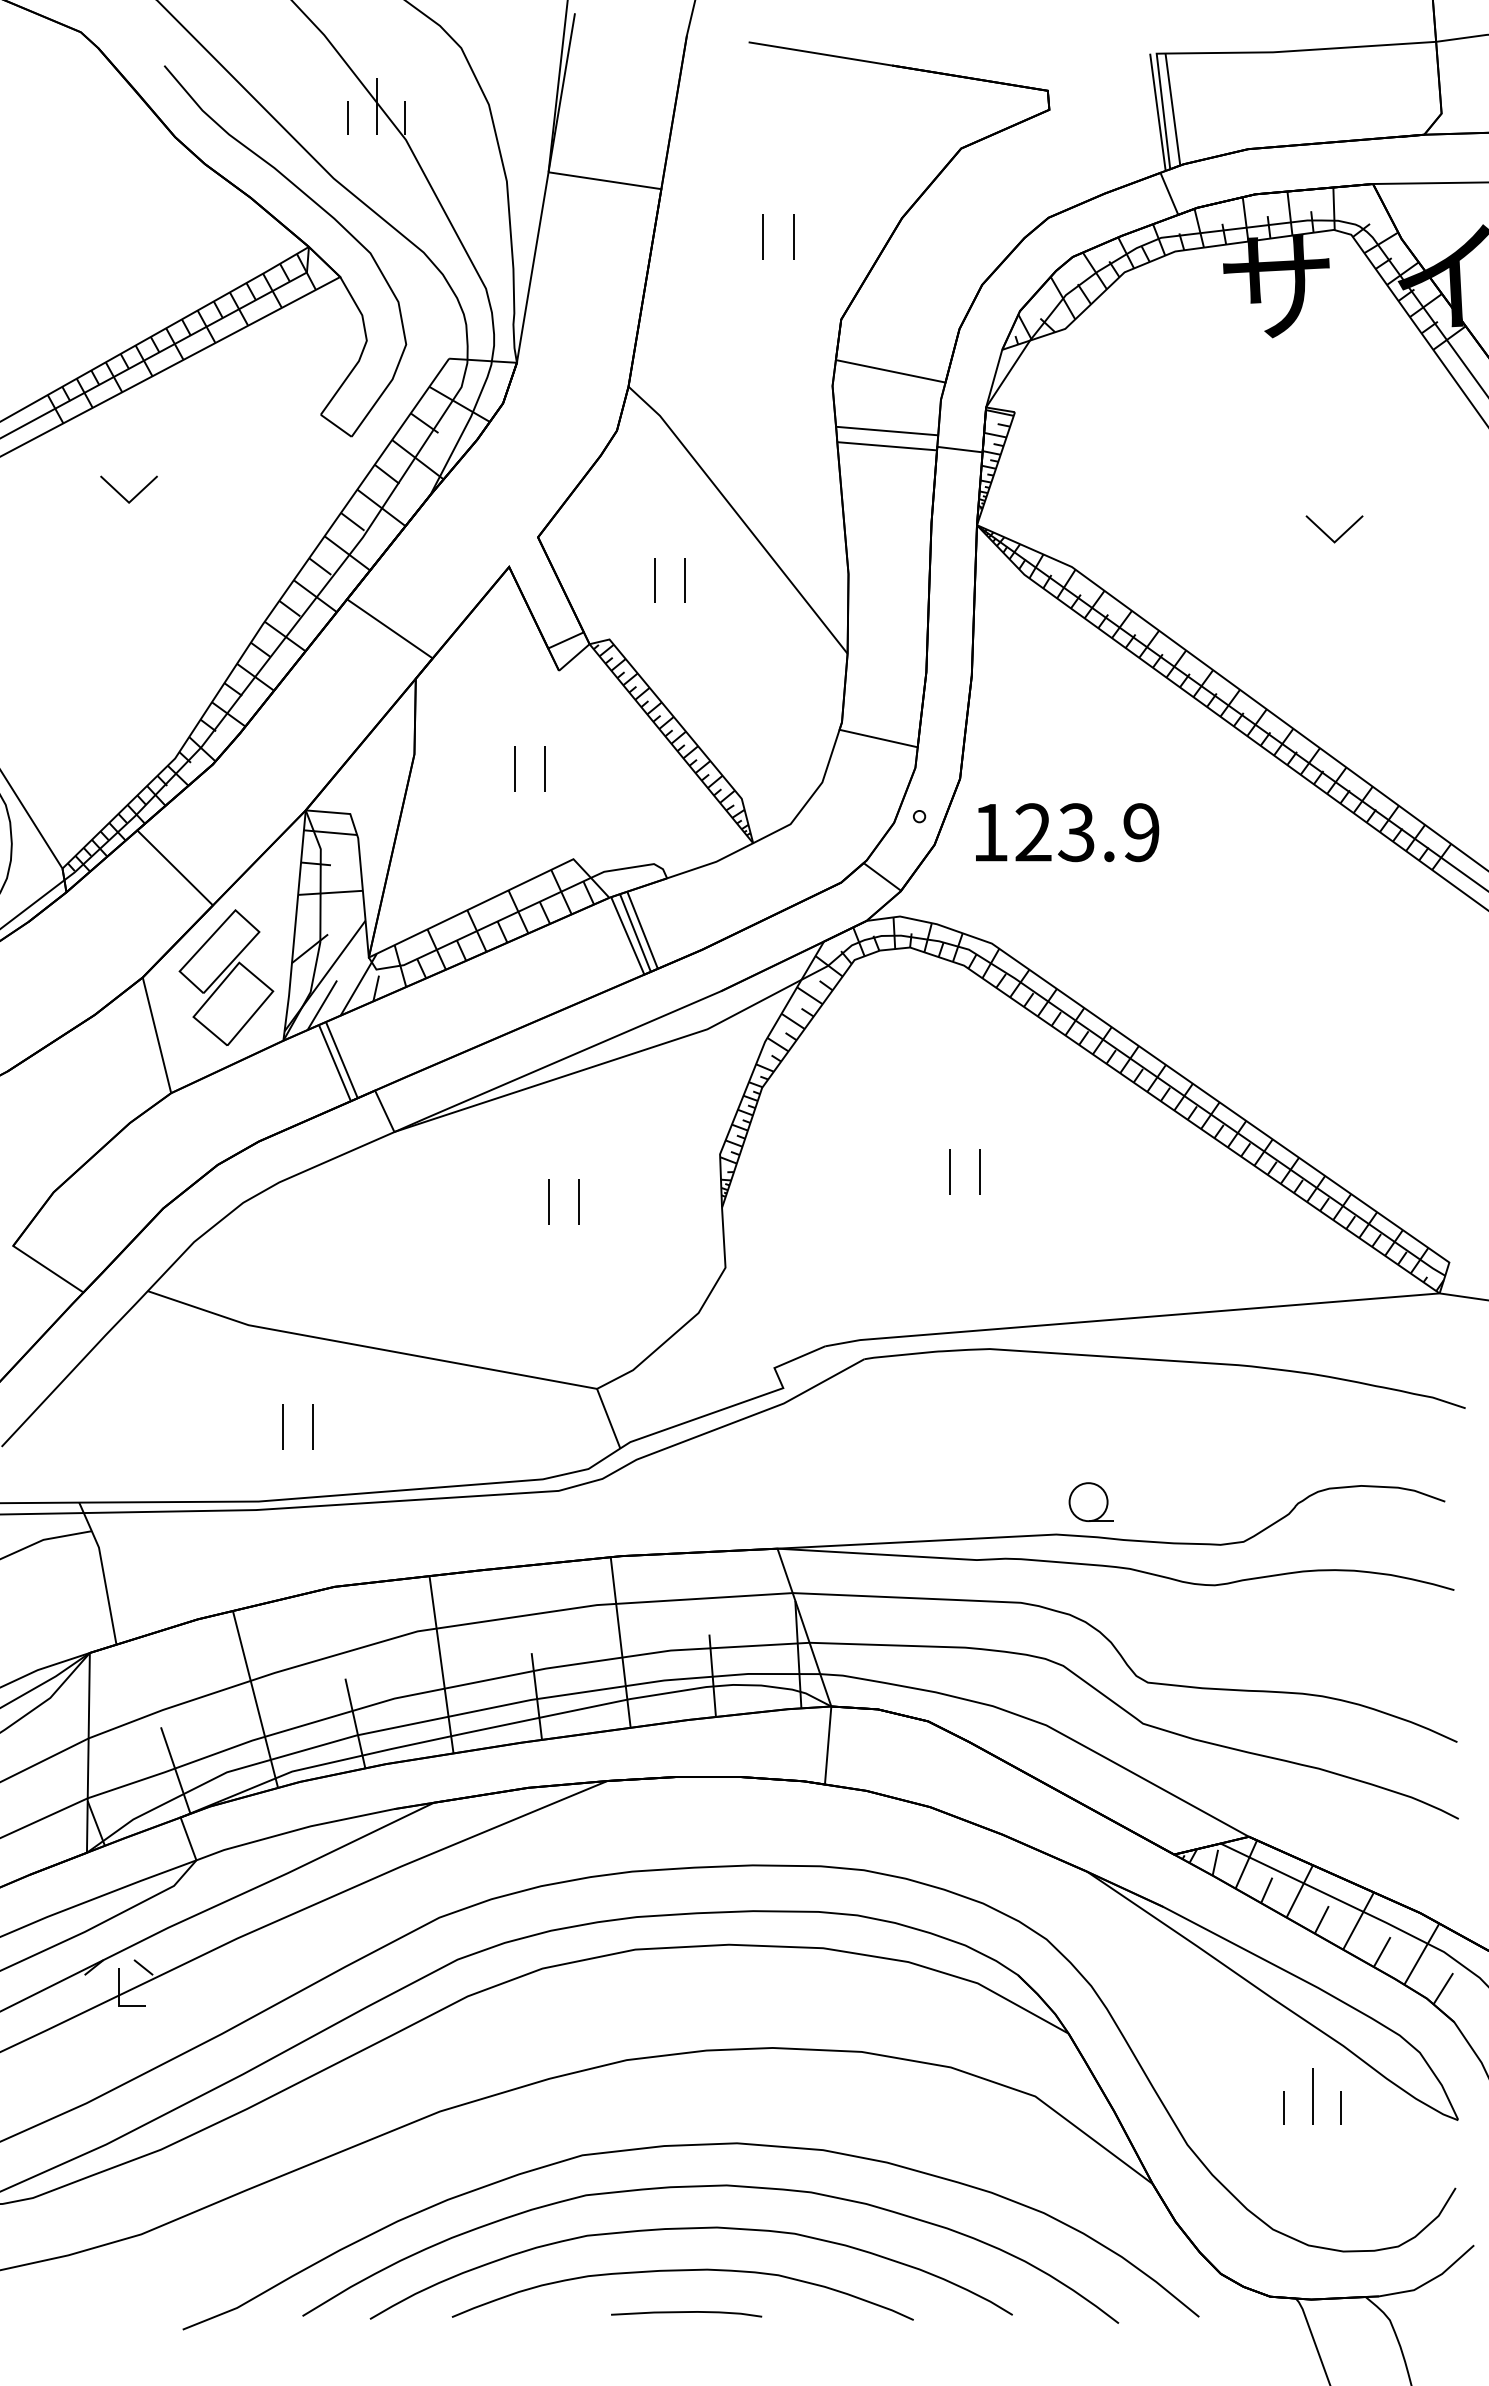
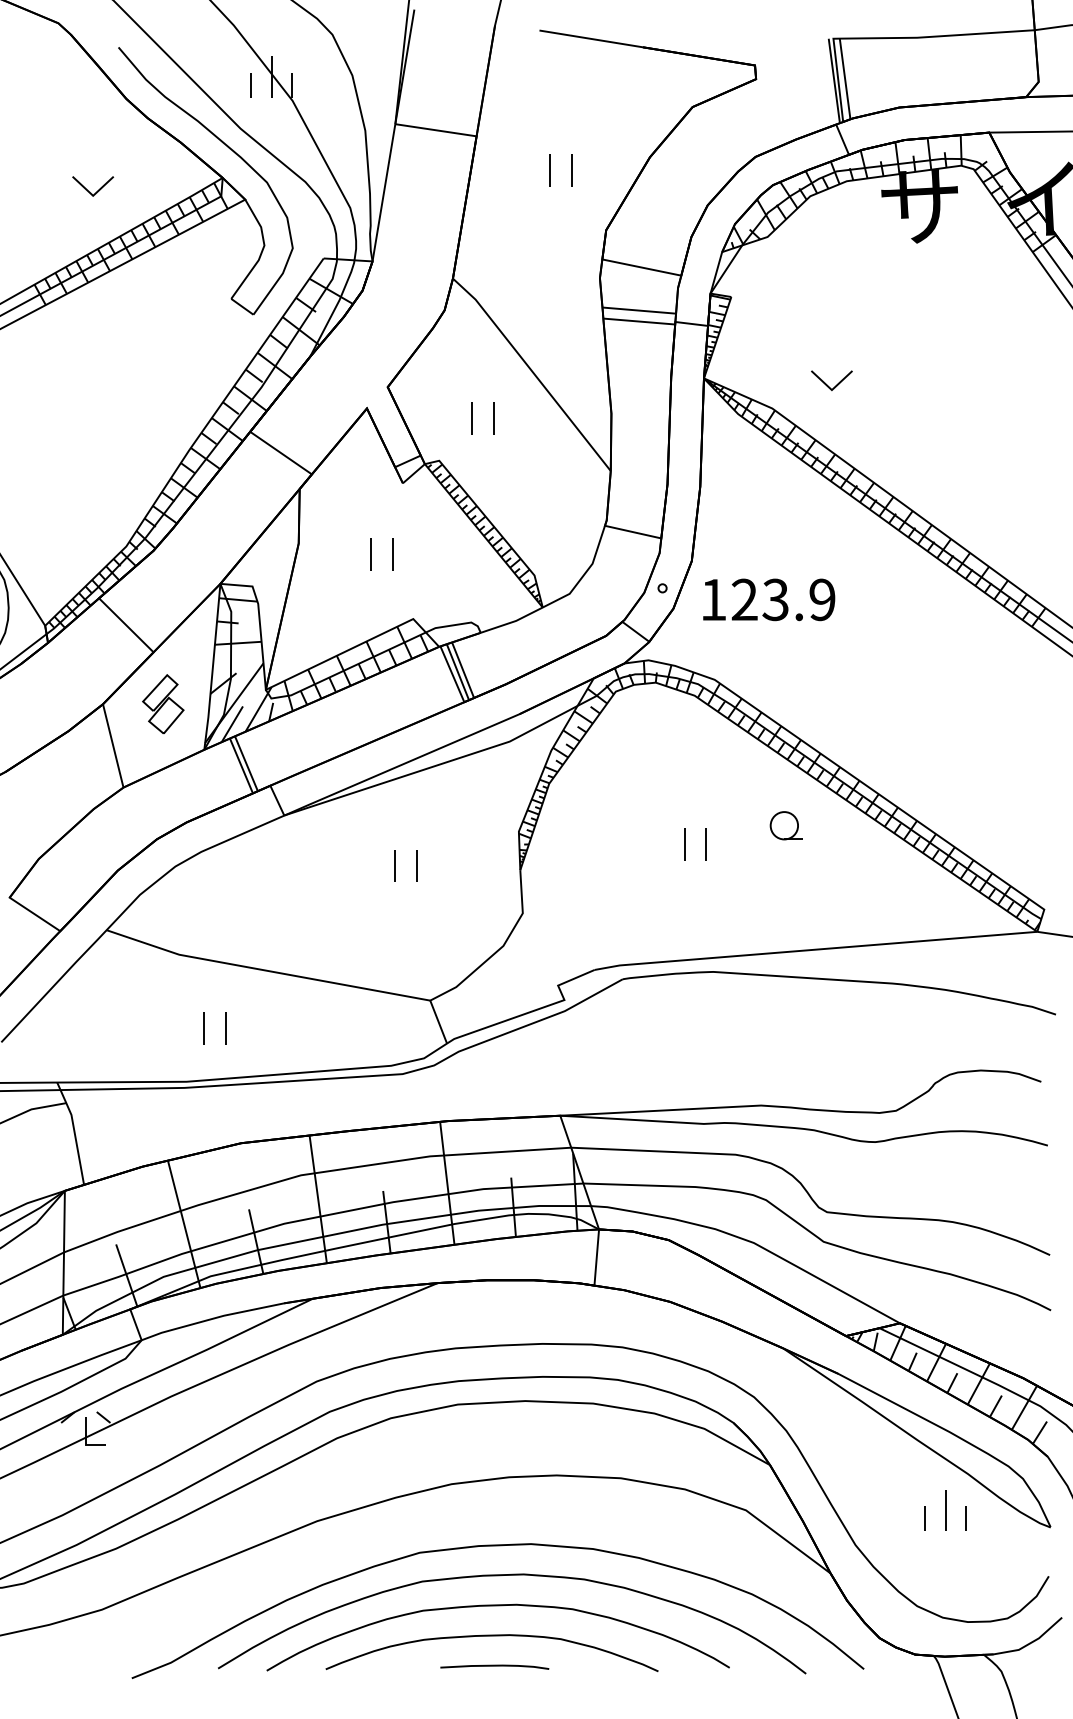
part: (122, 495) -> (88, 190), moved
part: (1328, 535) -> (827, 385), moved
part: (226, 977) -> (163, 704), size x0.6
part: (1090, 1501) -> (785, 825), moved

